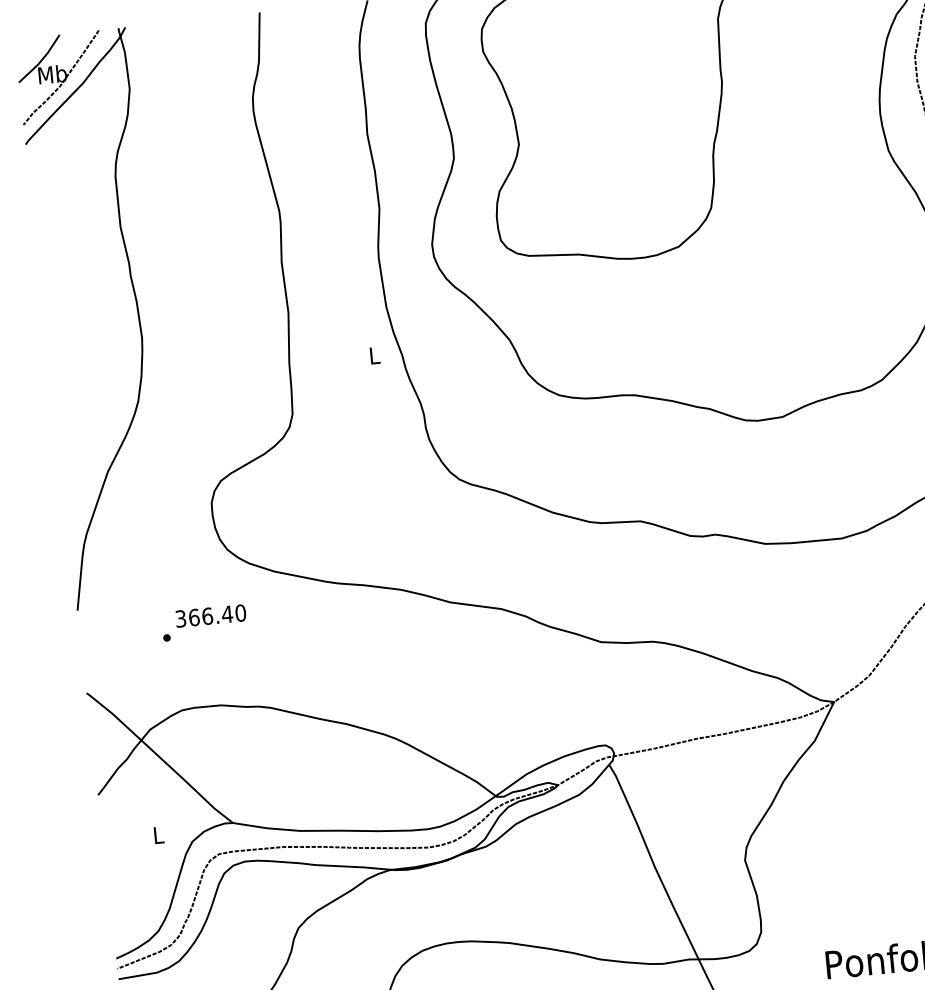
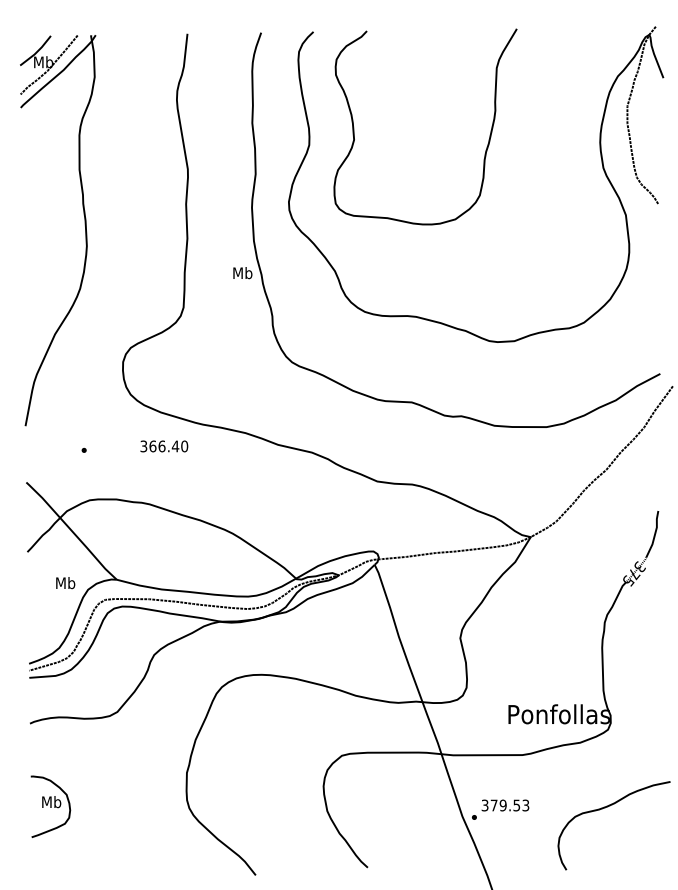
text: (374, 356) -> (242, 273), L -> Mb
text: (211, 616) -> (164, 446), moved
text: (158, 835) -> (65, 583), L -> Mb

